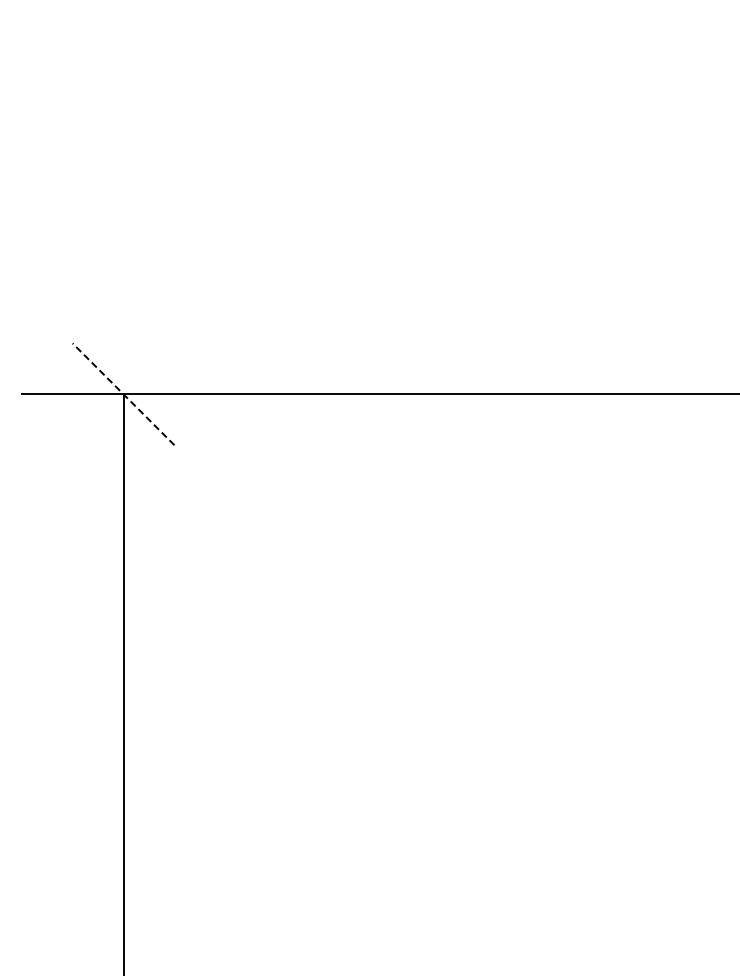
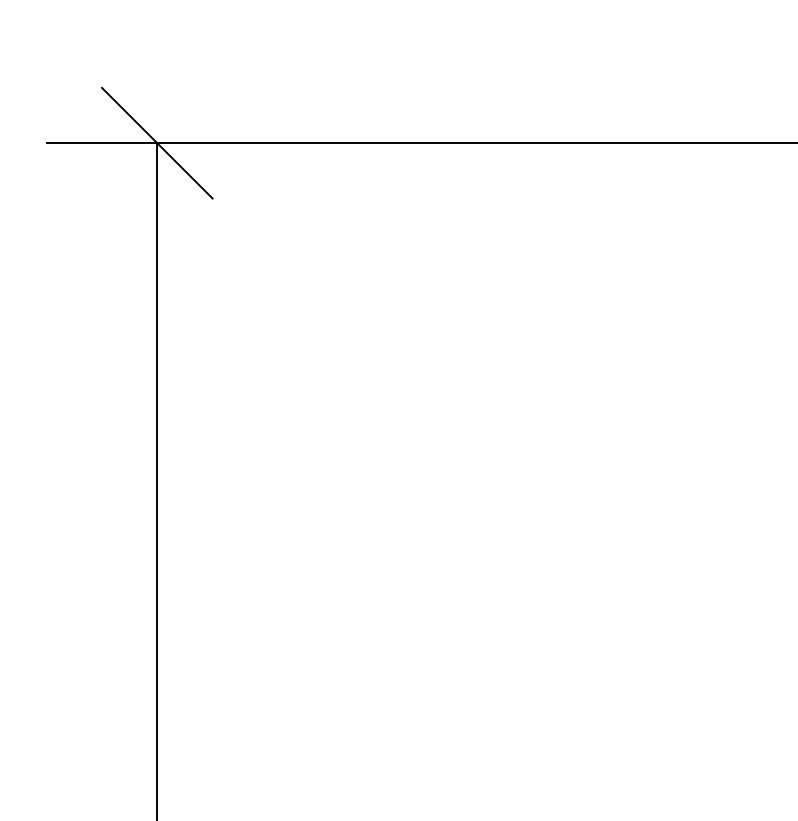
line: (123, 393) -> (157, 142), dashed -> solid

